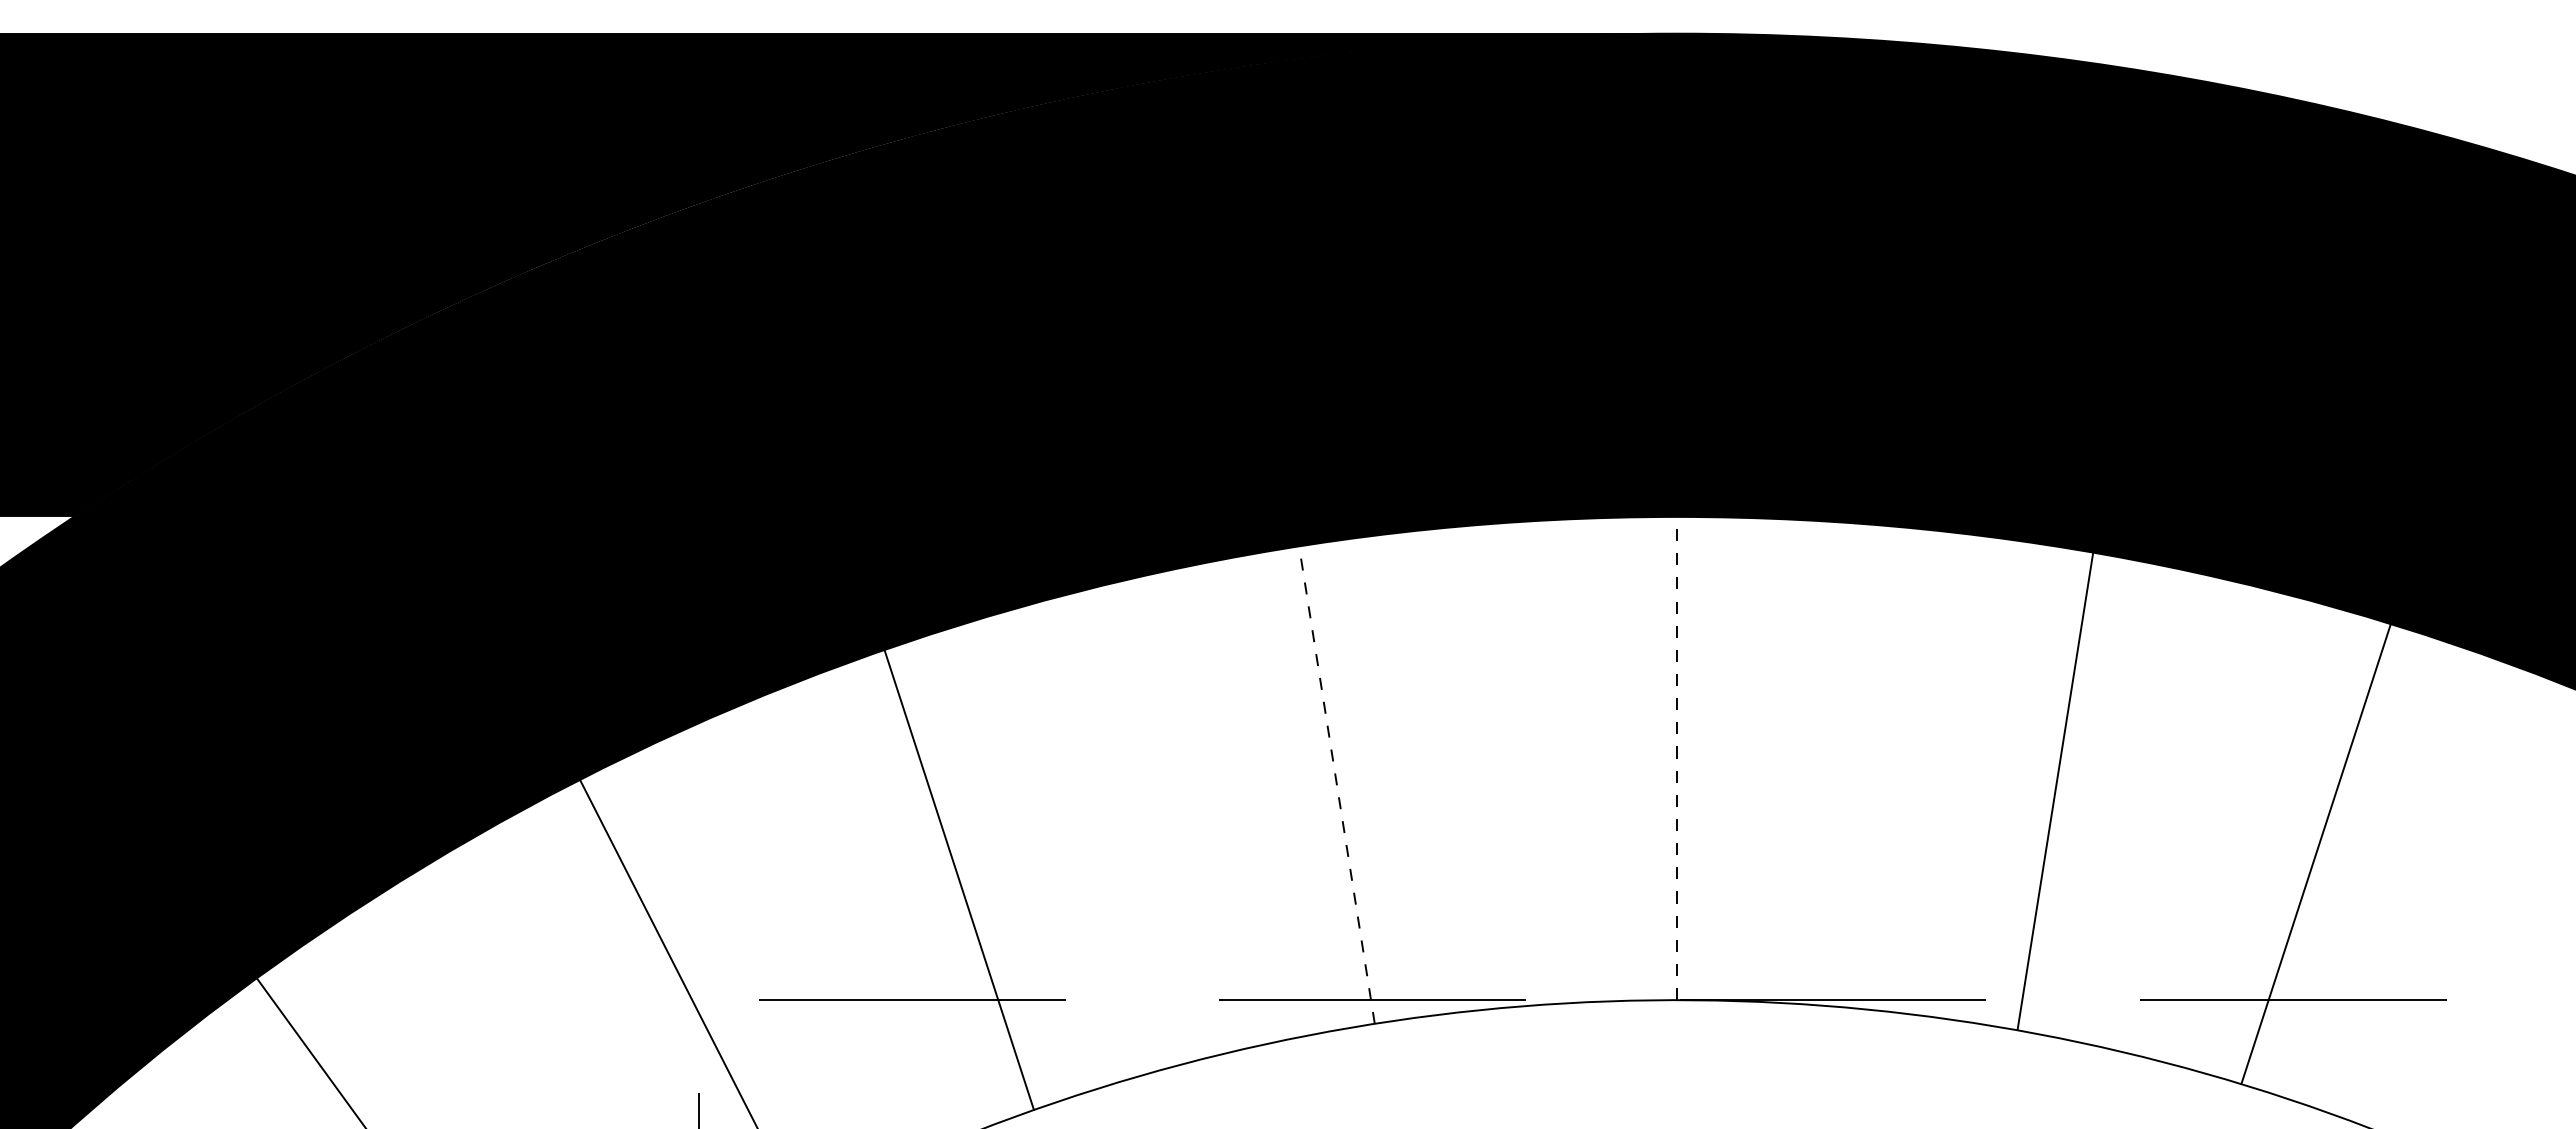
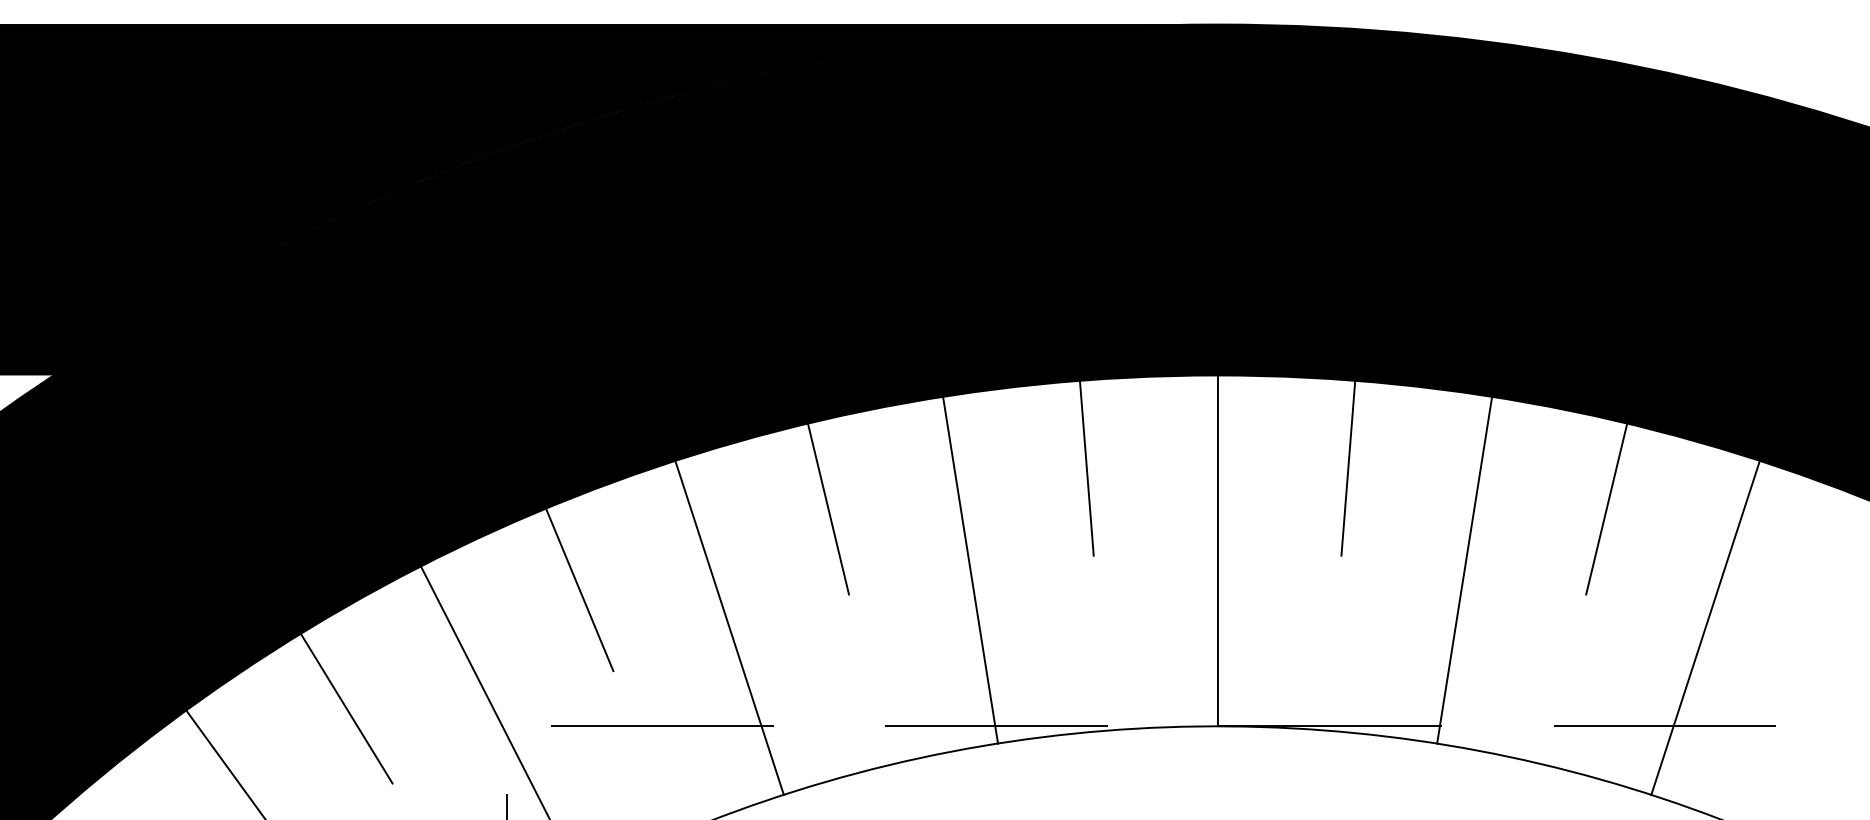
line: (1496, 644) -> (1086, 468), added
line: (1856, 644) -> (1347, 468), added
line: (1141, 700) -> (828, 508), added
line: (2212, 700) -> (1606, 508), added
line: (1677, 758) -> (1217, 550), dashed -> solid
line: (1337, 785) -> (970, 570), dashed -> solid
line: (2055, 790) -> (1464, 569), moved
line: (798, 812) -> (579, 590), added
line: (2315, 853) -> (1705, 627), moved
line: (958, 879) -> (729, 627), moved
line: (477, 975) -> (346, 708), added

